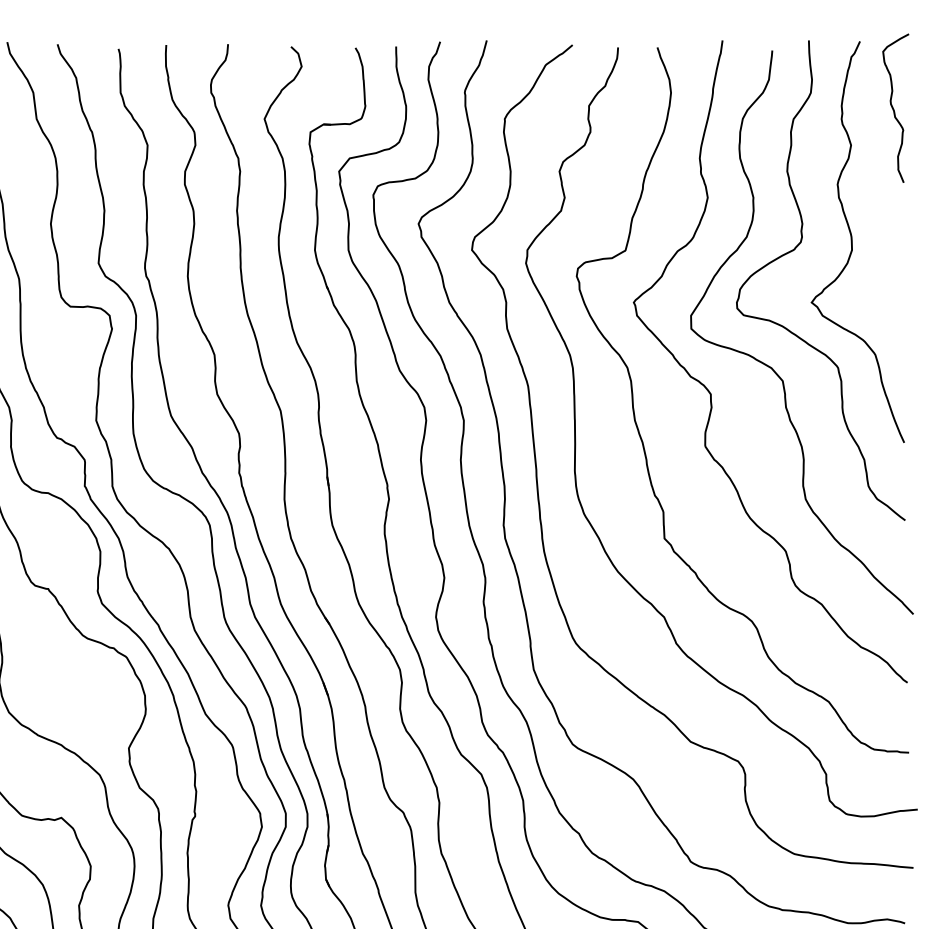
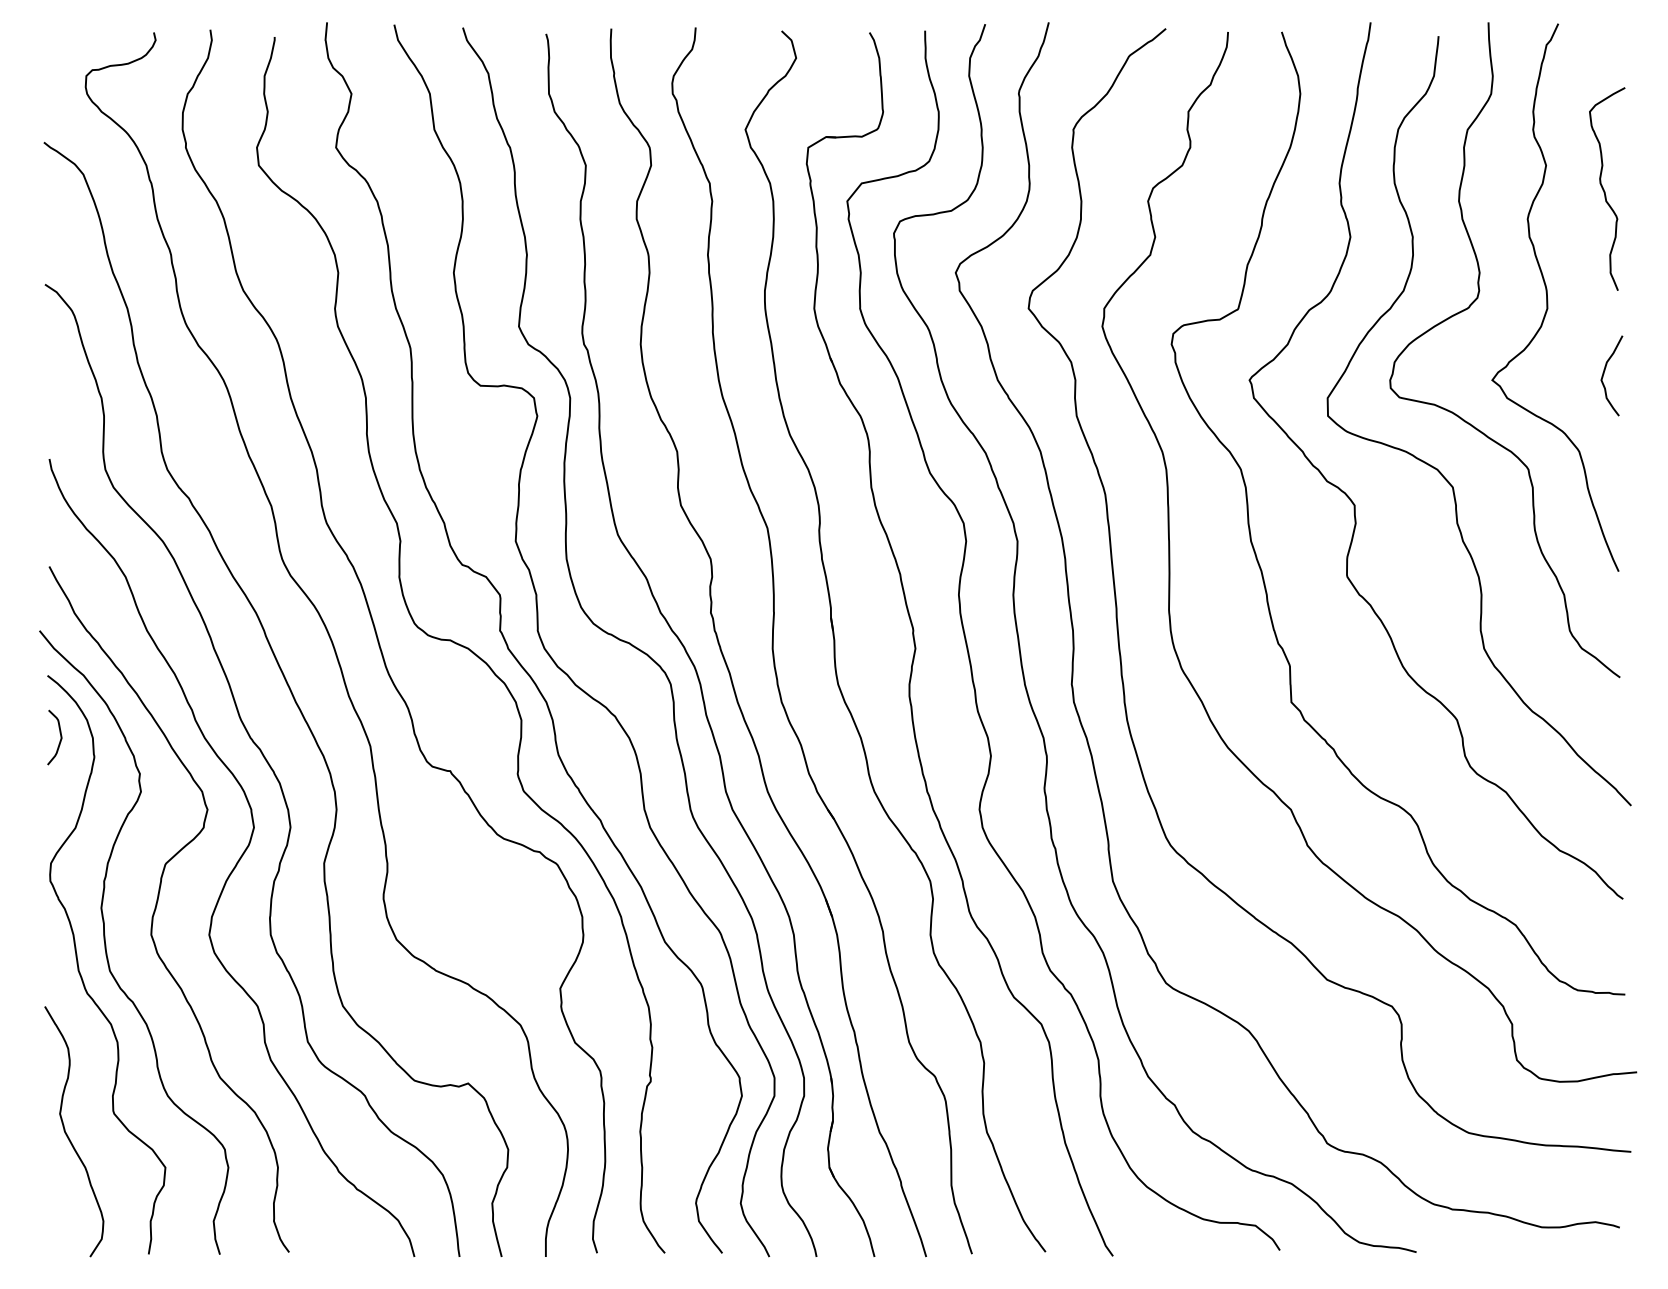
curve: (893, 108) -> (1604, 189), moved
curve: (893, 298) -> (1604, 374), added

